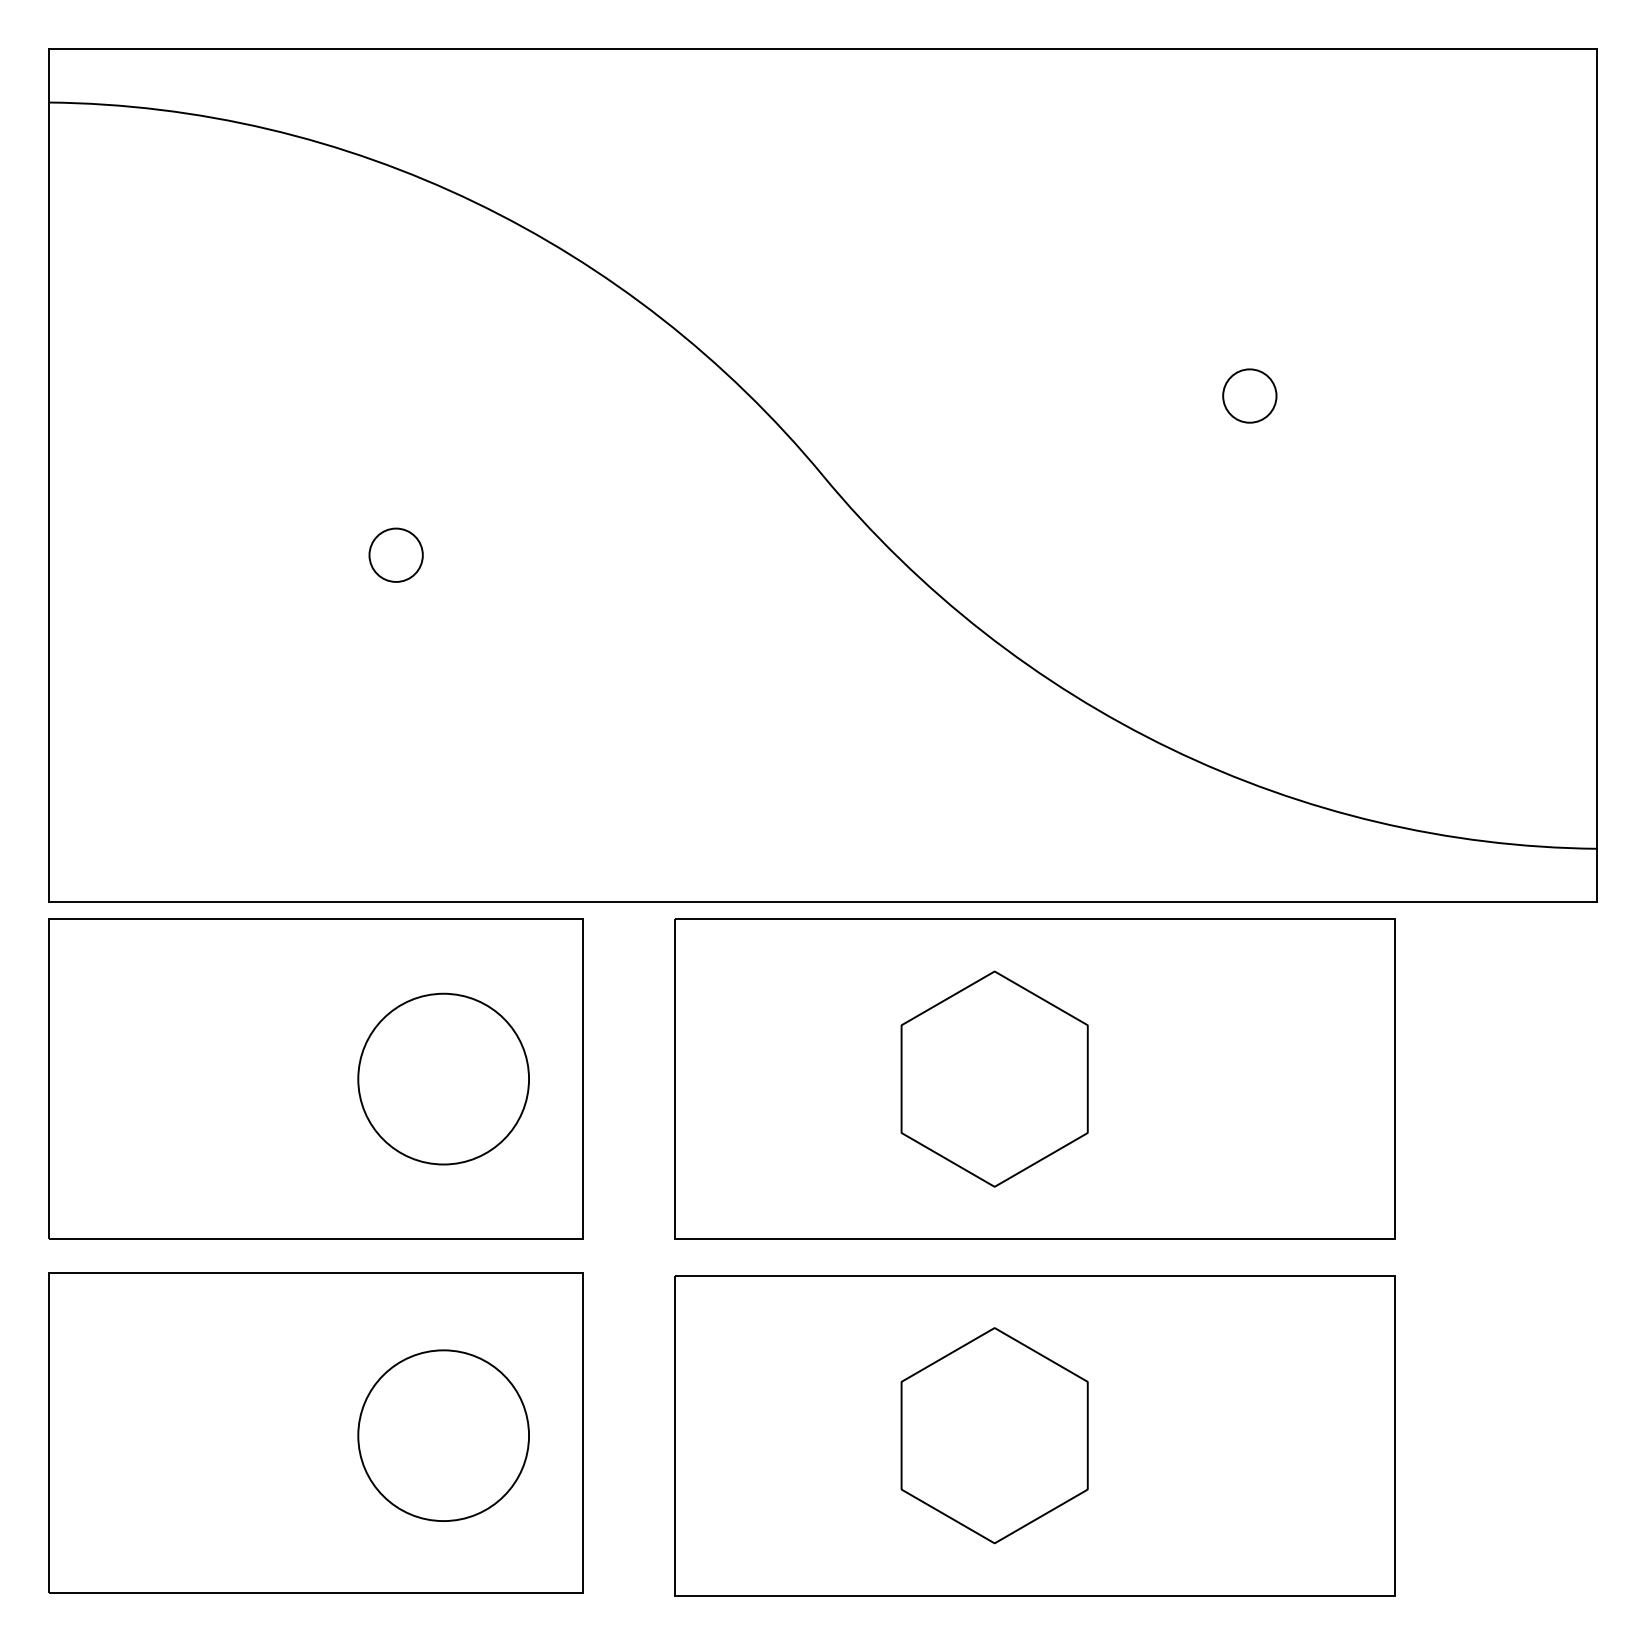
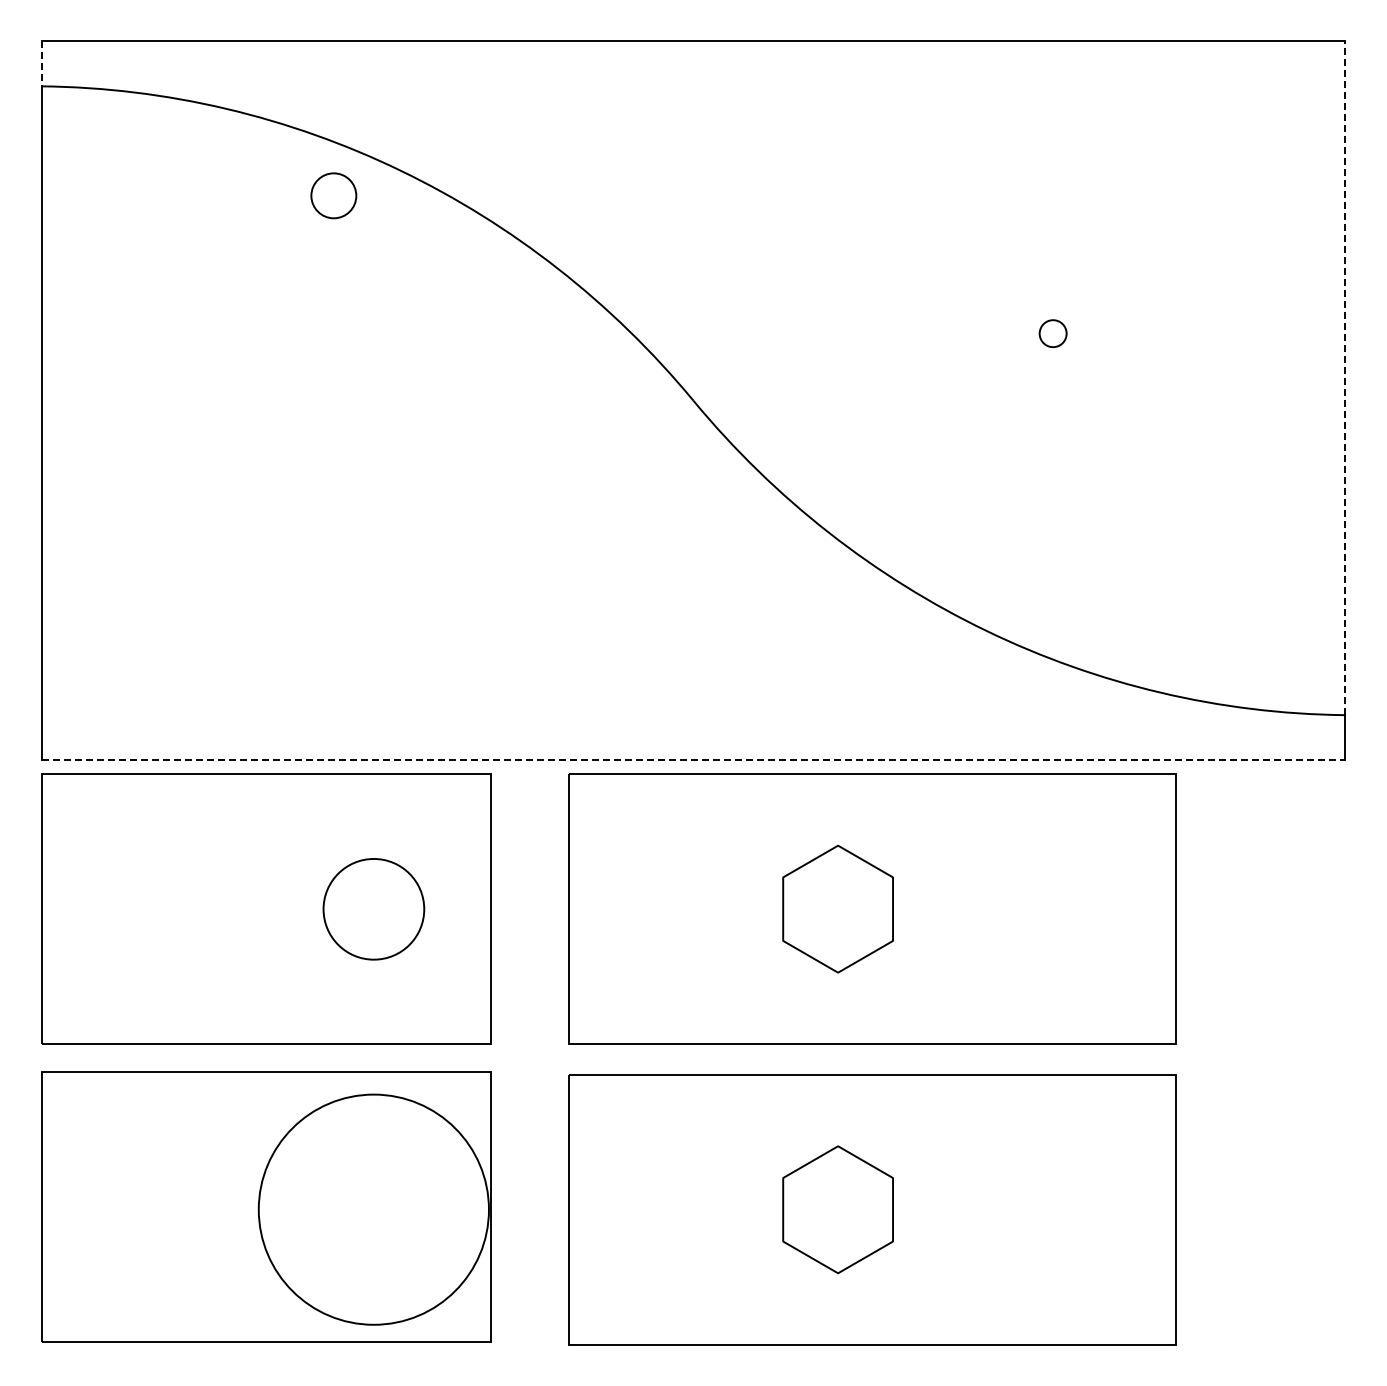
line: (49, 76) -> (41, 64), solid -> dashed
circle: (1249, 395) -> (1052, 333), size x0.6
line: (1596, 449) -> (1345, 378), solid -> dashed
circle: (395, 554) -> (333, 195), moved
line: (823, 902) -> (693, 760), solid -> dashed
part: (993, 1078) -> (837, 908), size x0.7
circle: (443, 1079) -> (373, 909), size x0.7
circle: (443, 1435) -> (373, 1209), size x1.6
part: (993, 1435) -> (837, 1209), size x0.7

